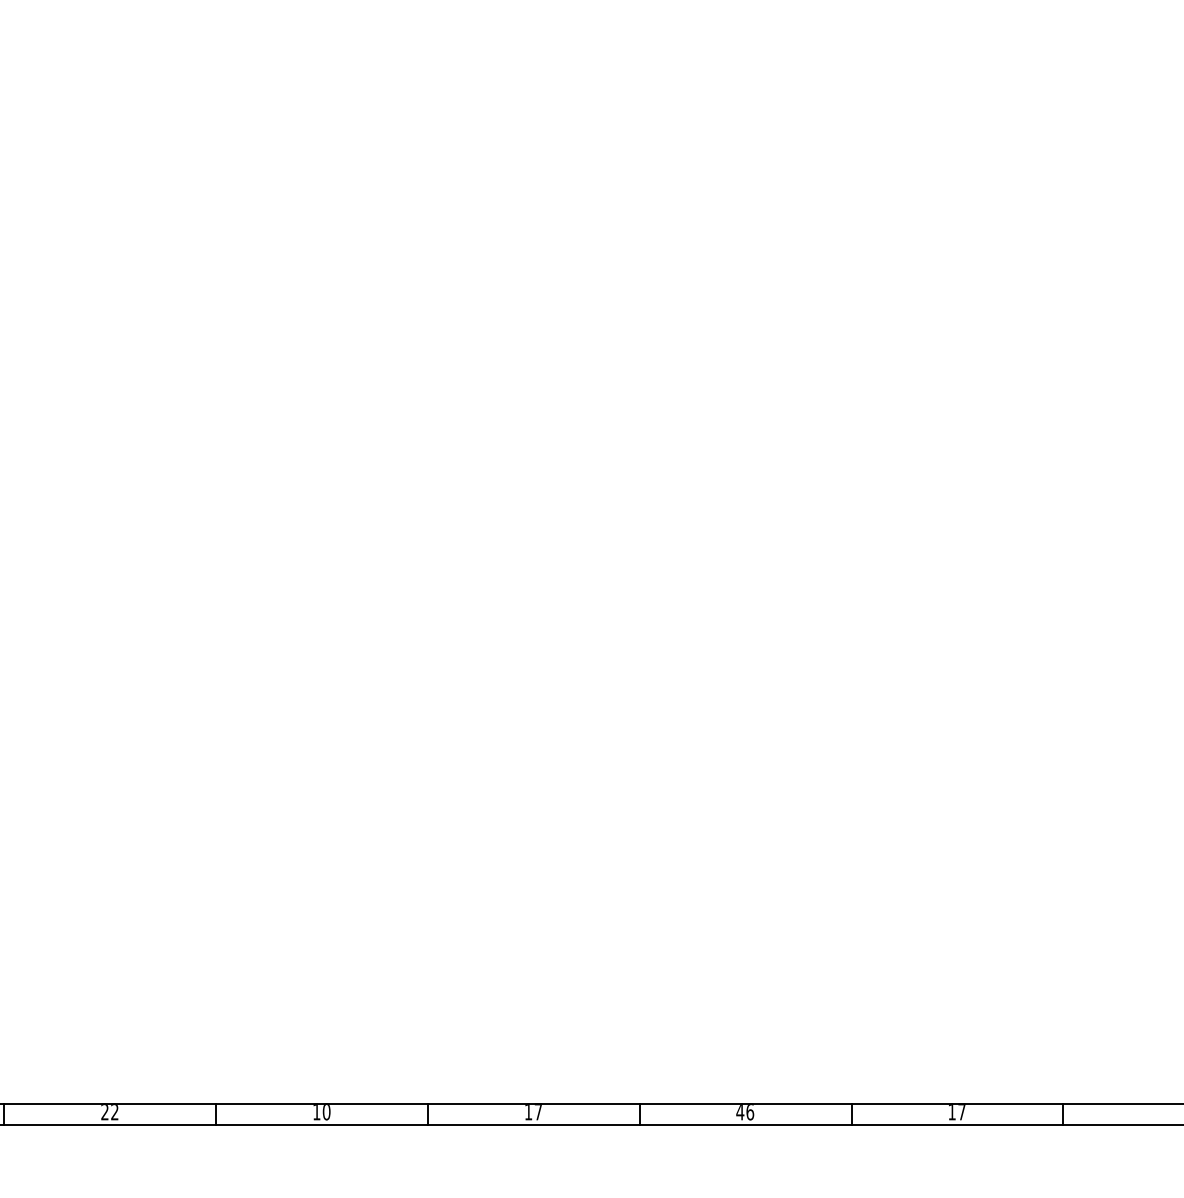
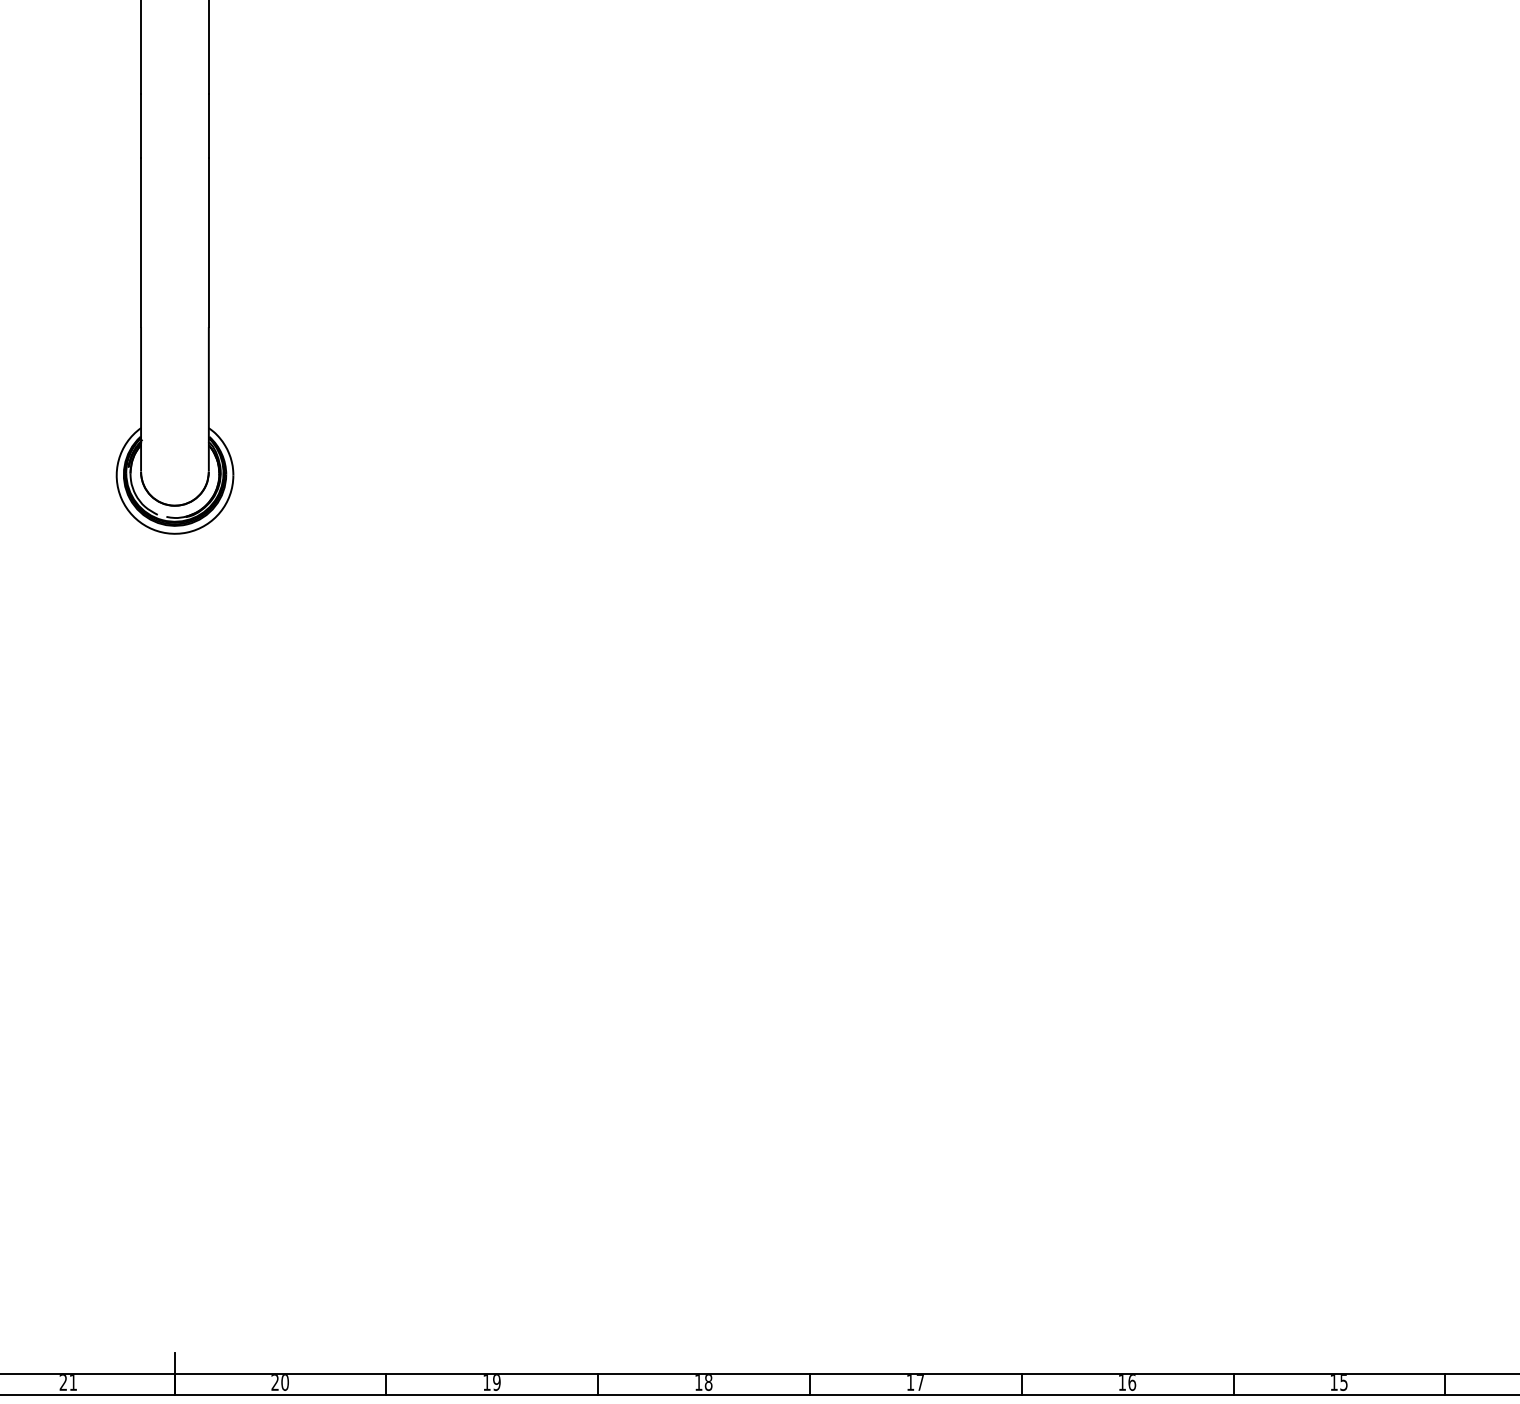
text: (109, 1112) -> (491, 1382), 22 -> 19
text: (326, 1112) -> (708, 1382), 10 -> 18
text: (740, 1112) -> (1122, 1382), 46 -> 16
text: (961, 1112) -> (1343, 1382), 17 -> 15

